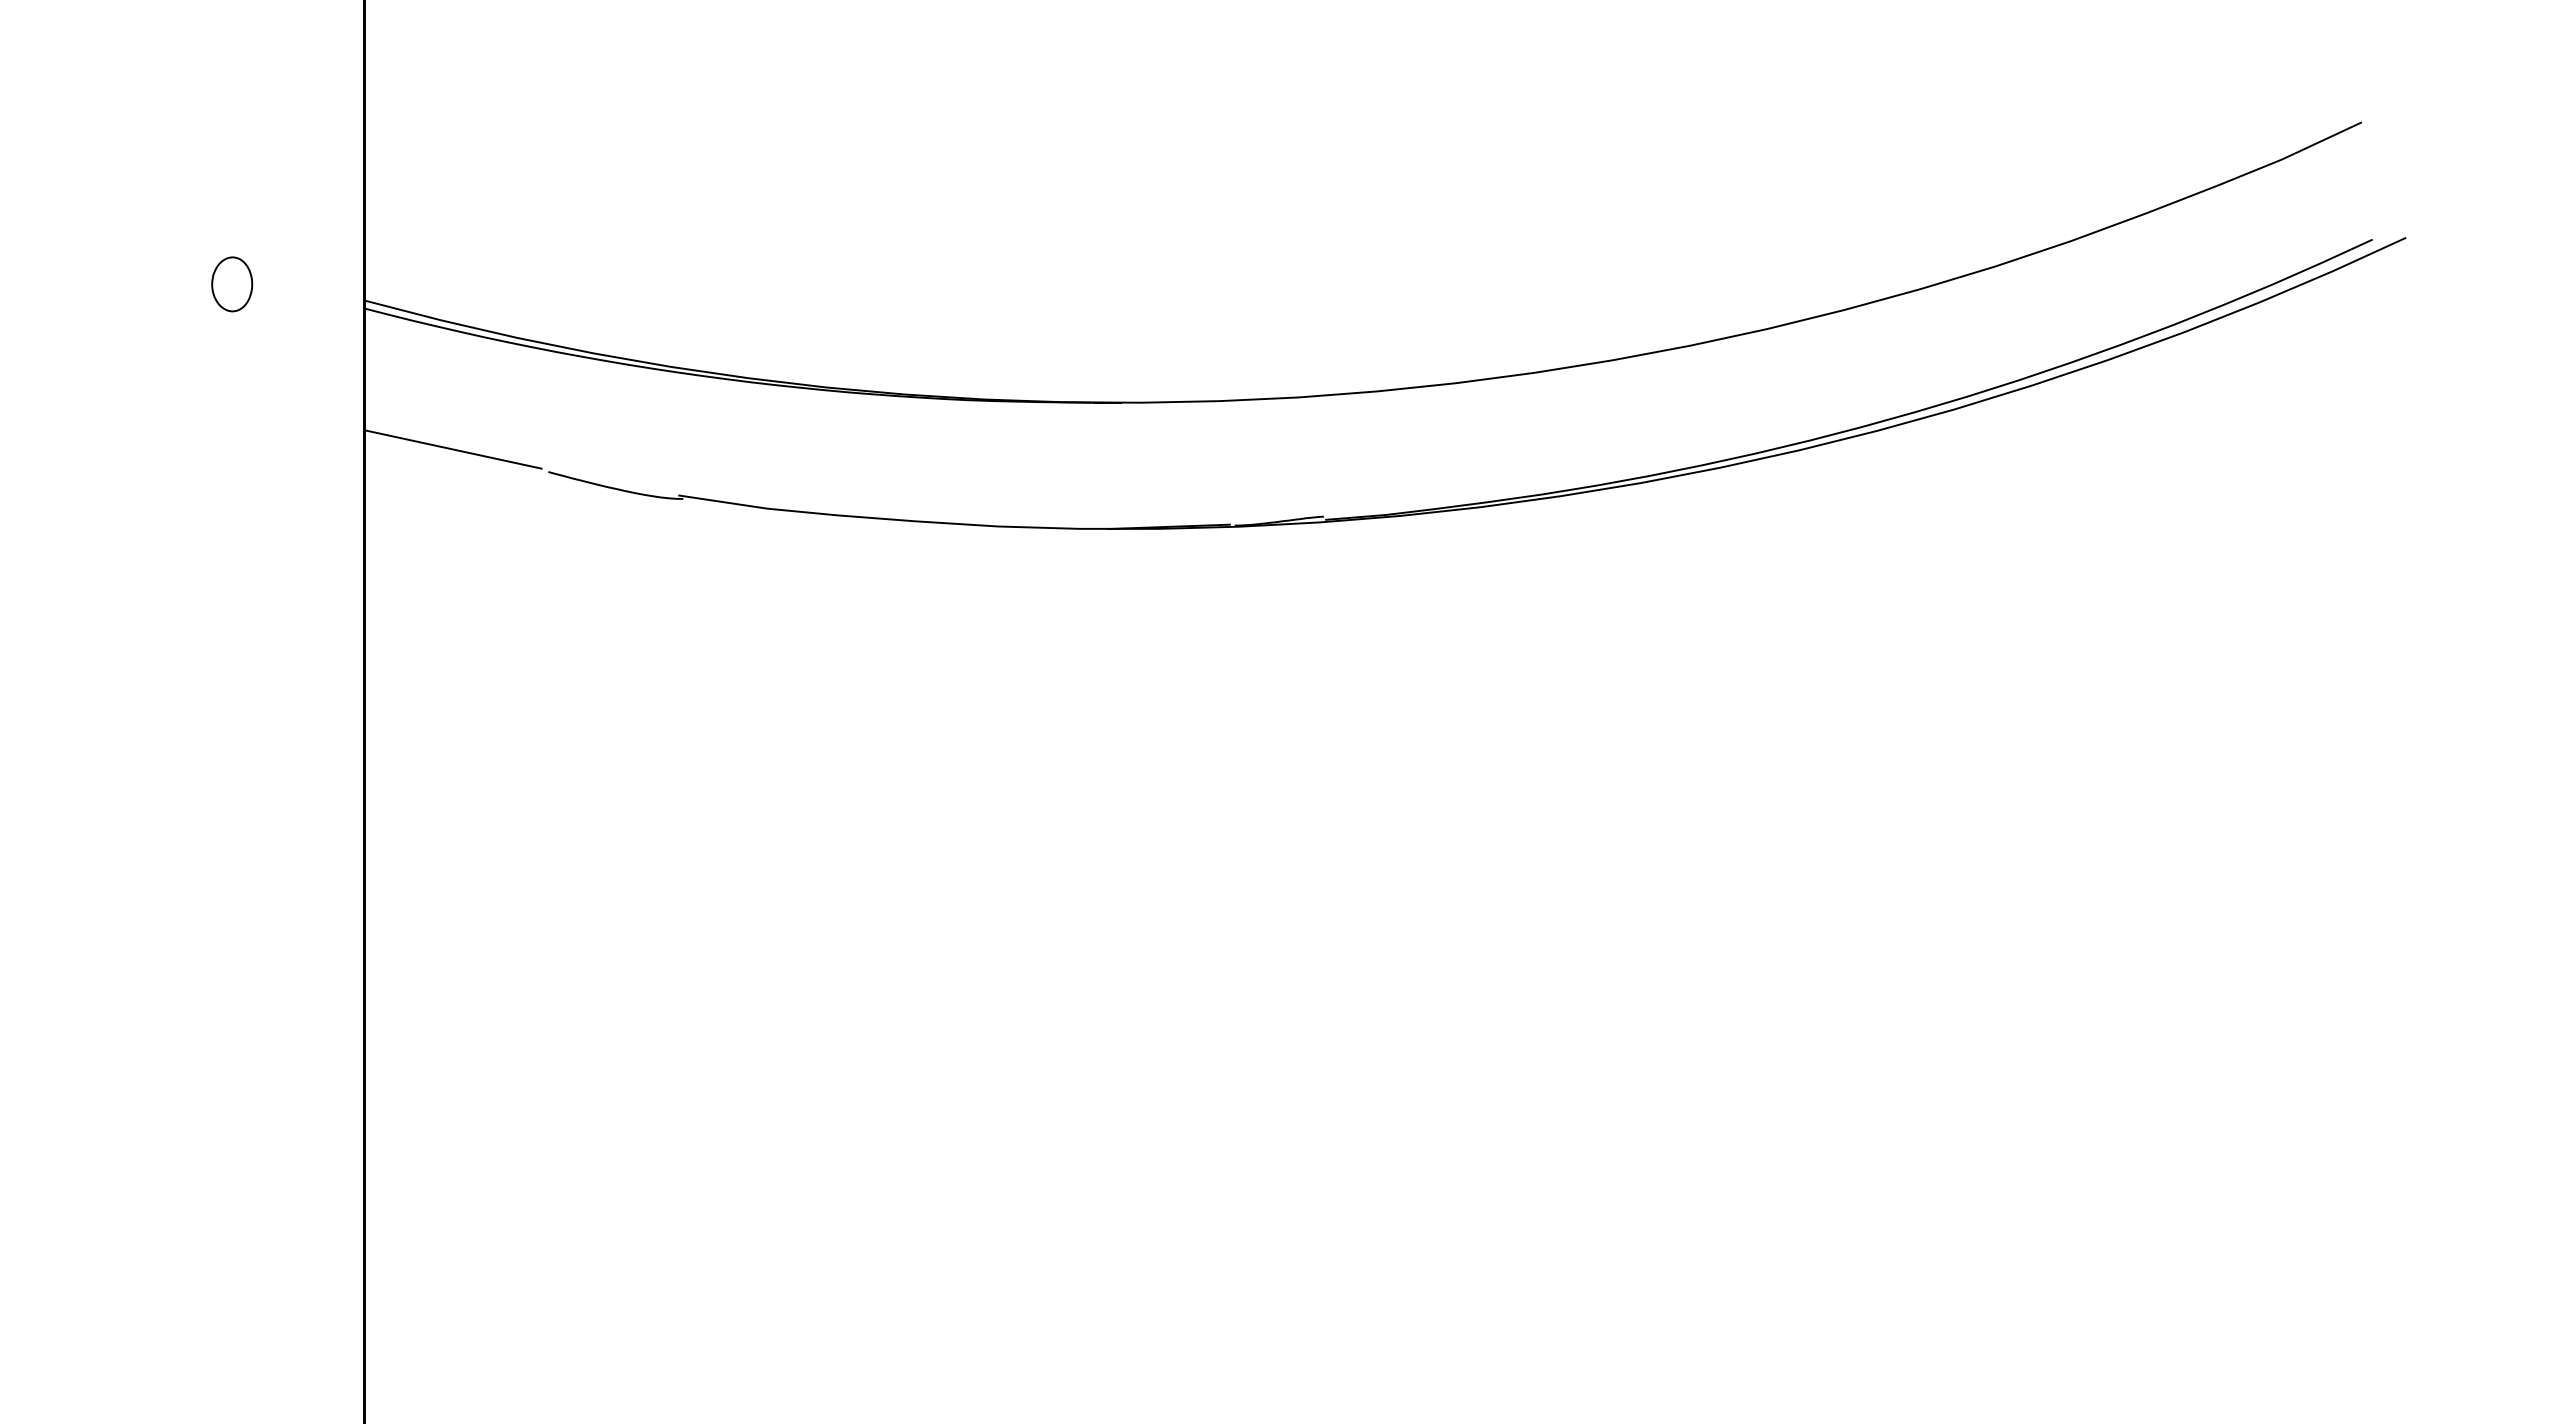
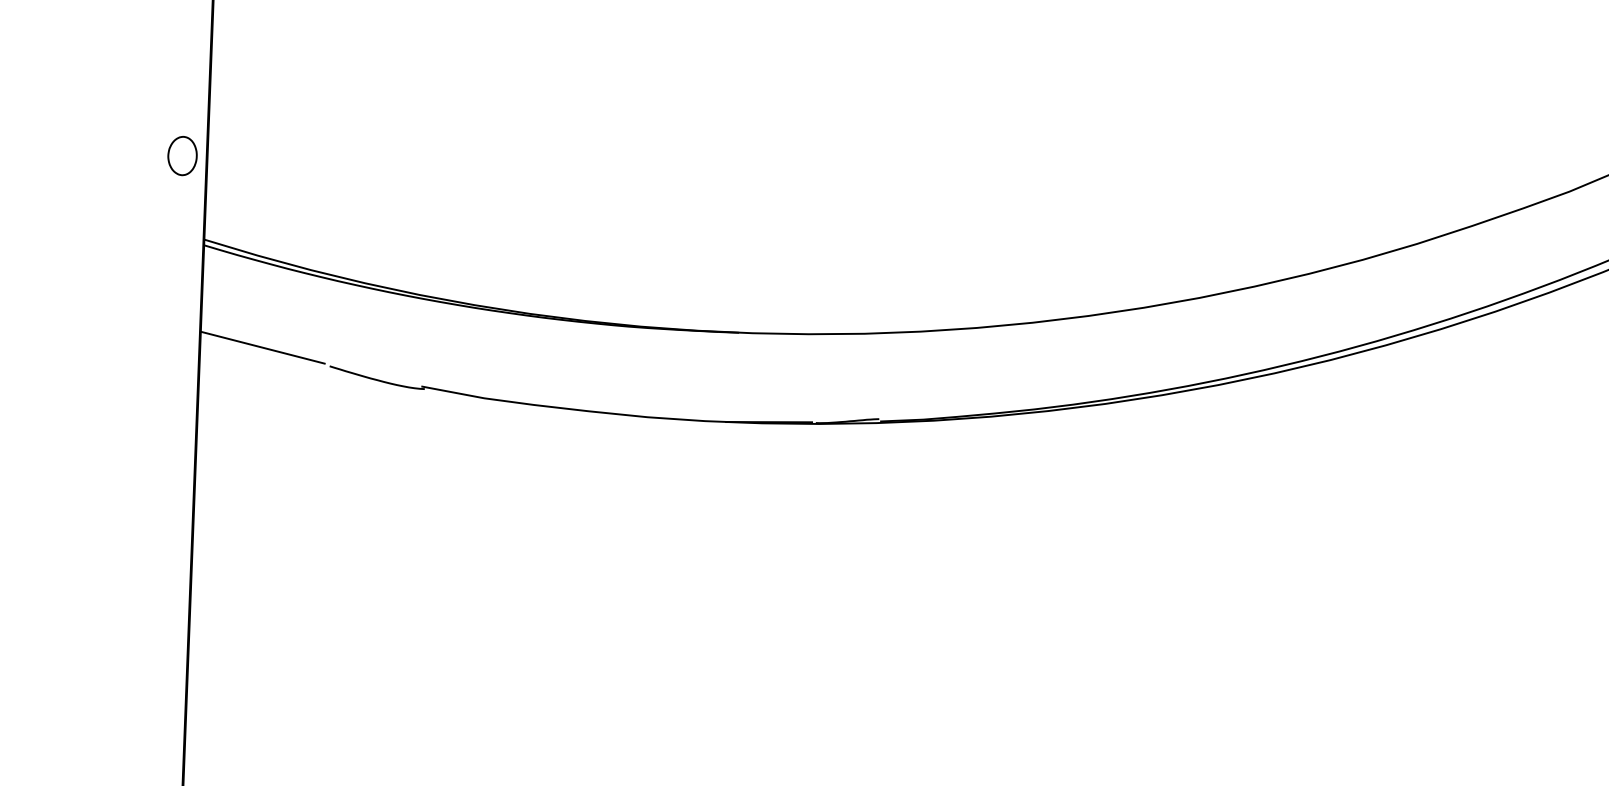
part: (232, 284) -> (182, 156), moved

